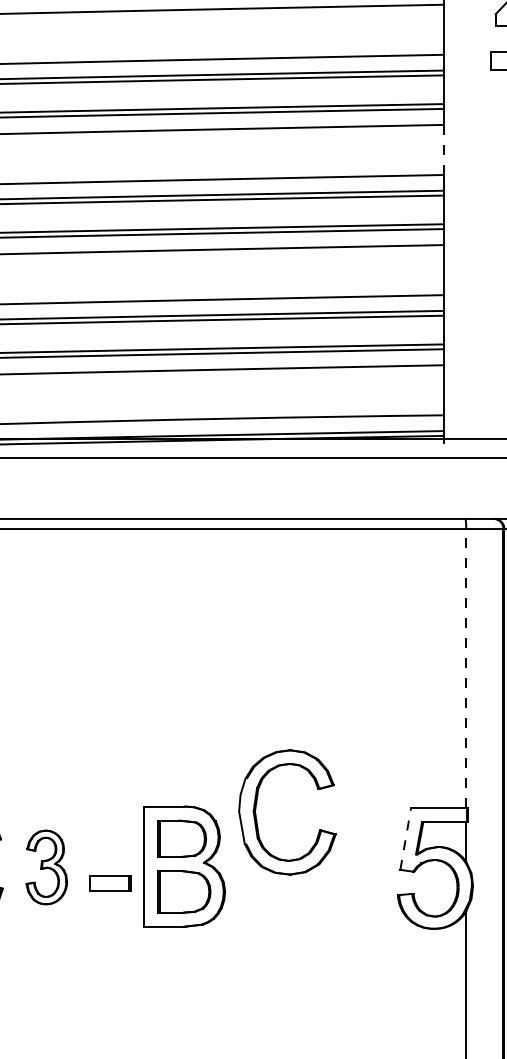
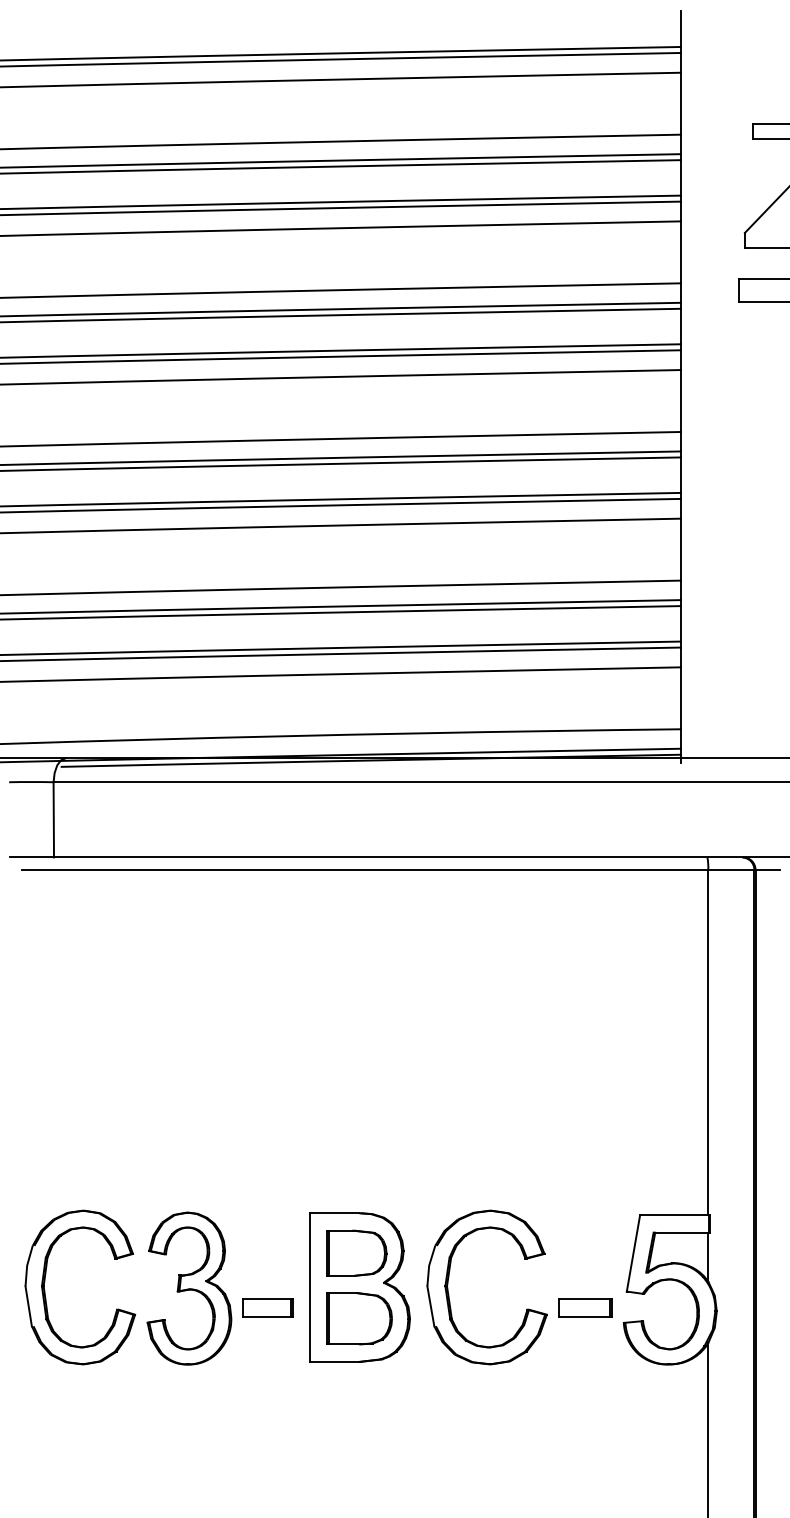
line: (444, 150) -> (681, 401), dashed -> solid
line: (466, 668) -> (708, 1042), dashed -> solid
part: (257, 818) -> (449, 1294), moved
line: (405, 839) -> (633, 1253), dashed -> solid
part: (46, 867) -> (189, 1288), size x1.67
part: (366, 882) -> (585, 1307), added

